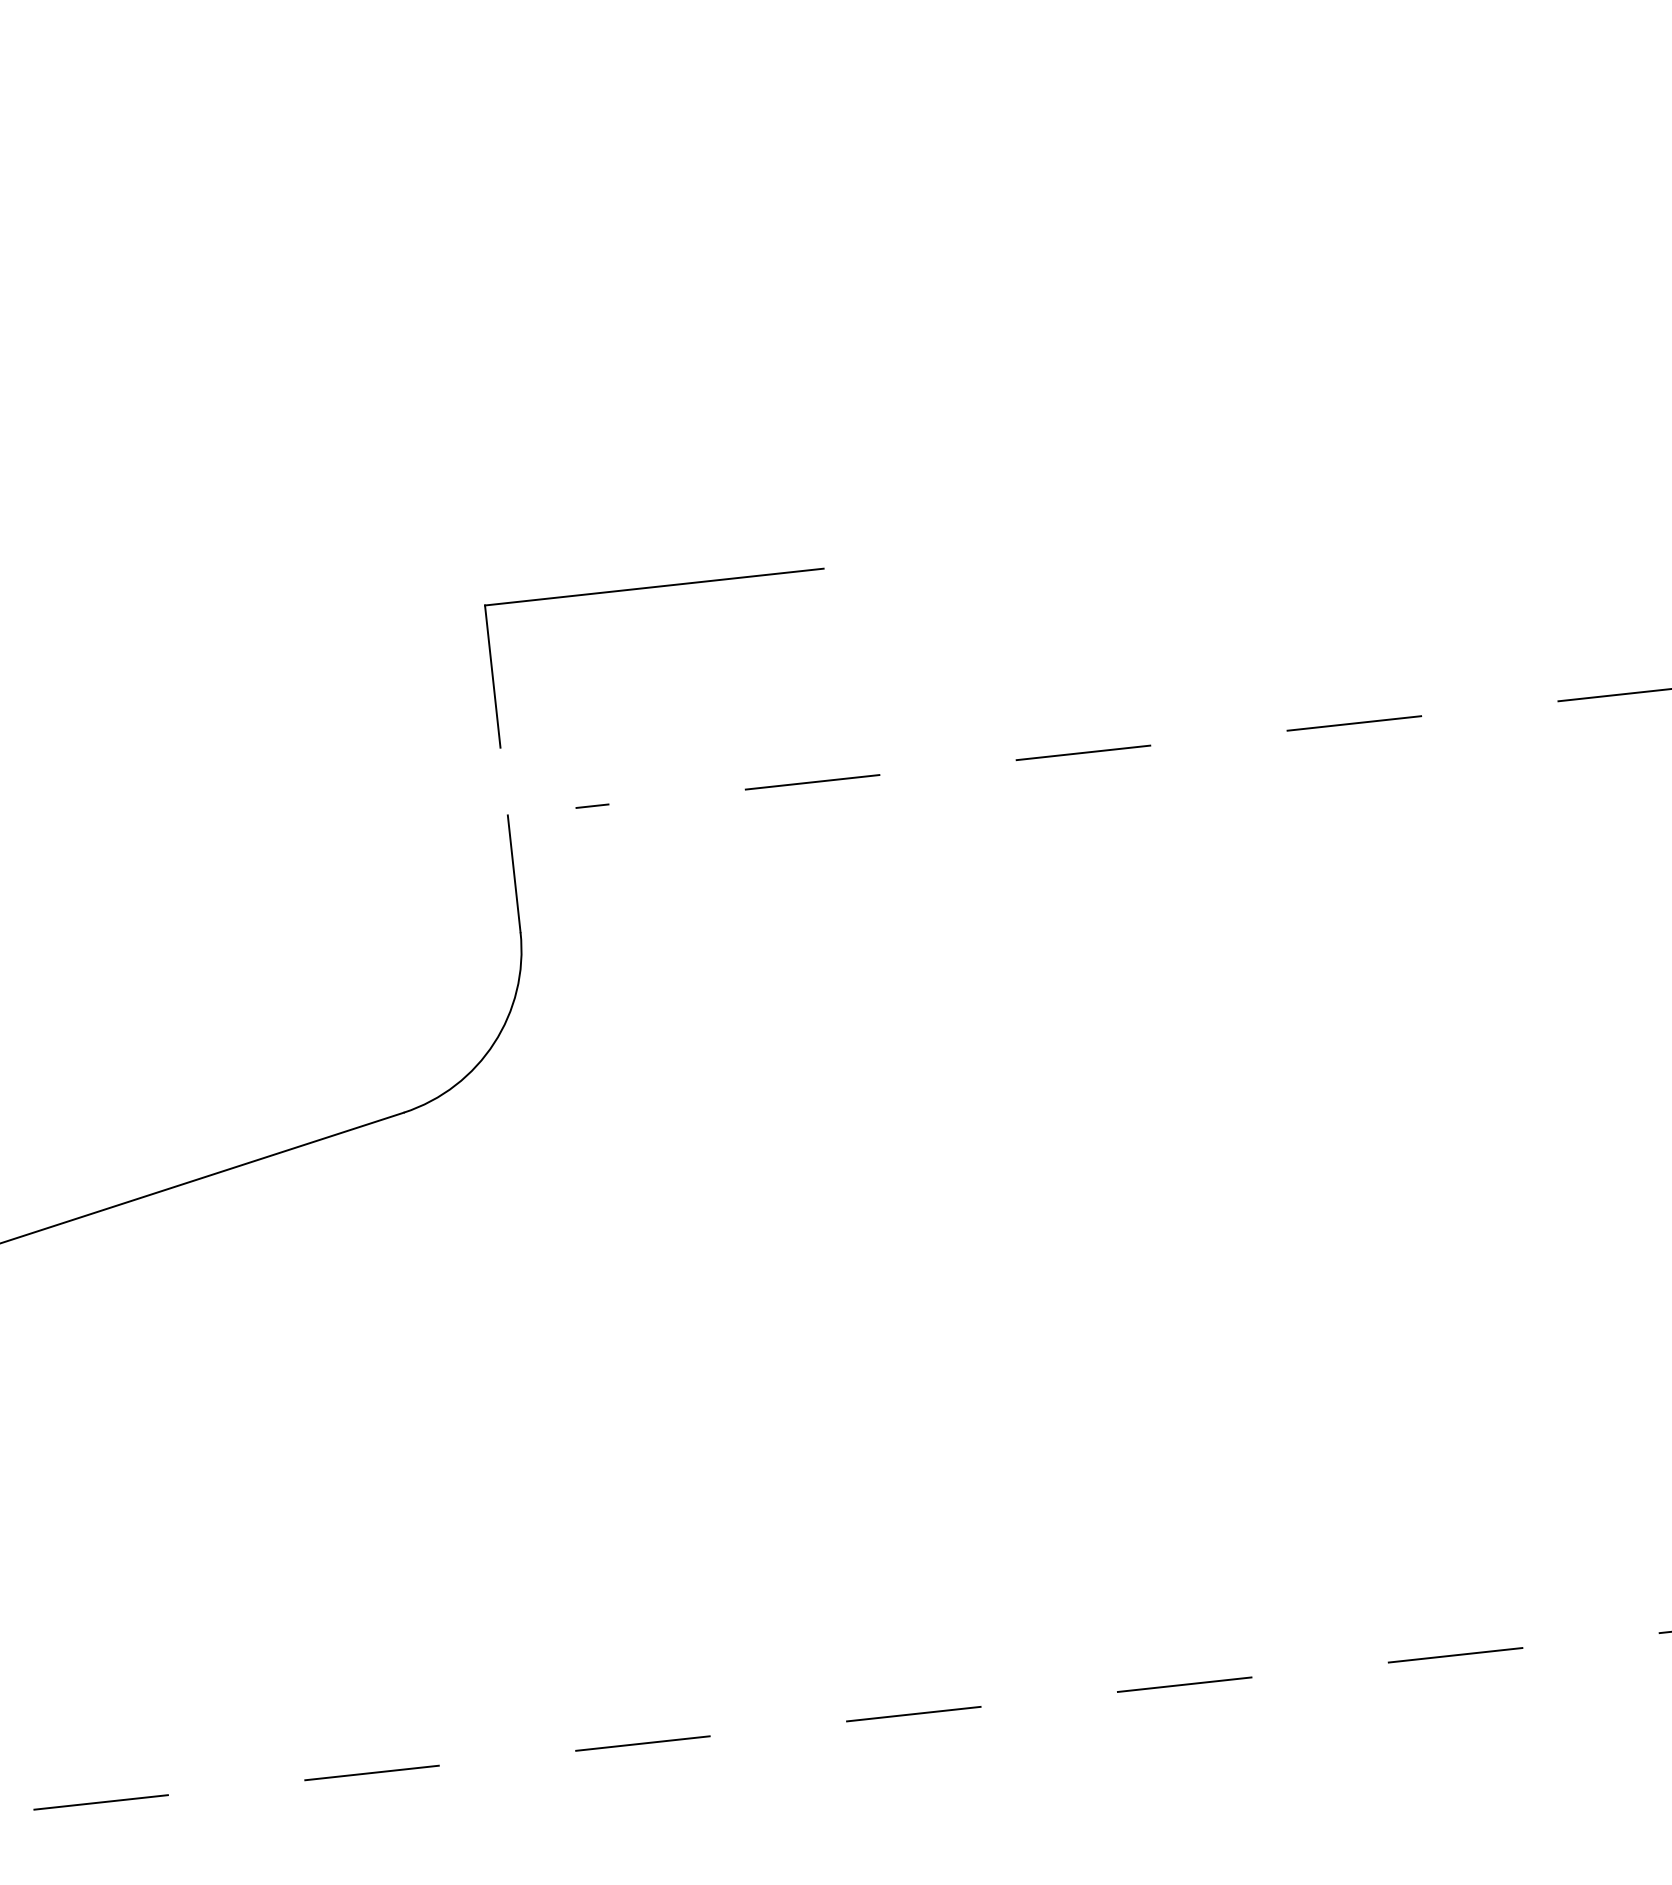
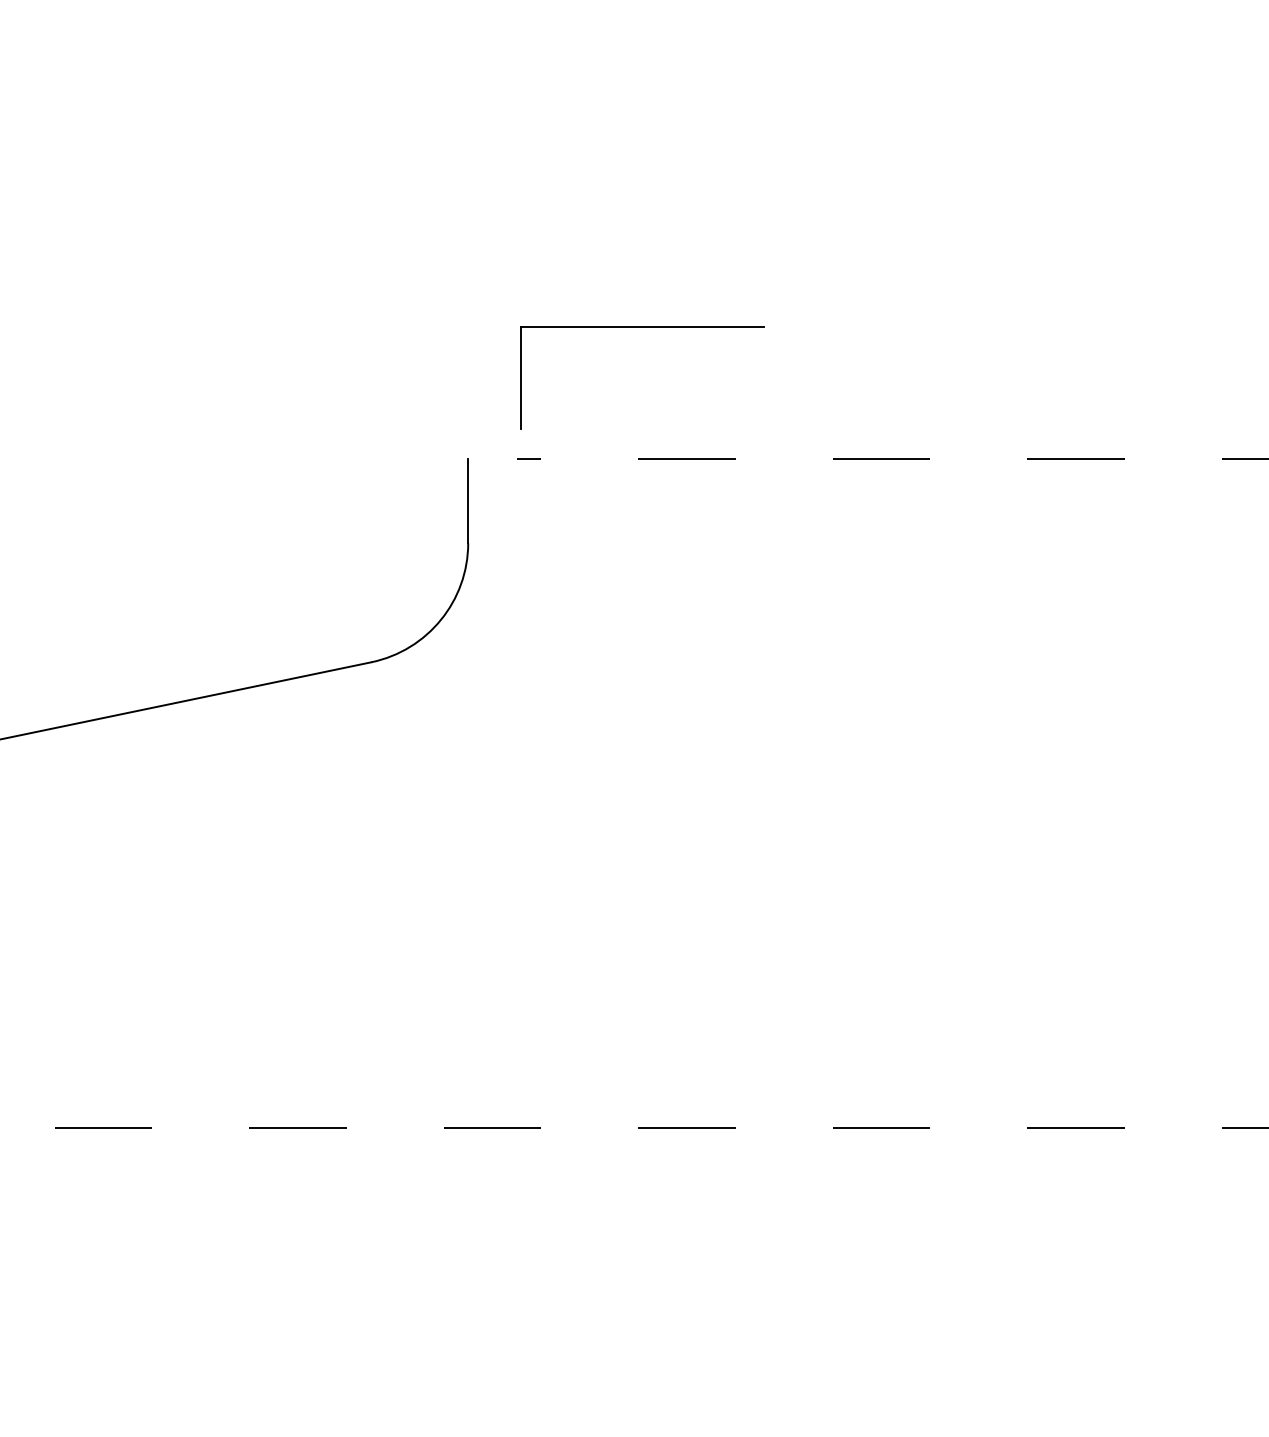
part: (654, 588) -> (642, 327), moved

